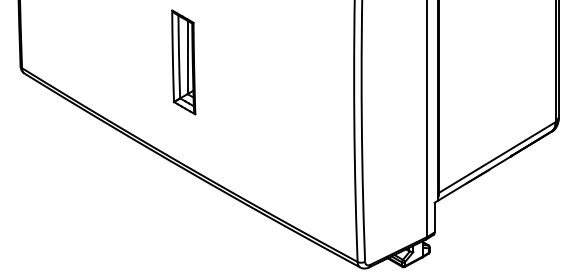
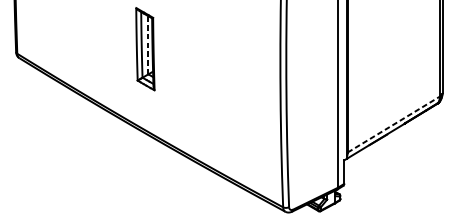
line: (187, 57) -> (148, 45), solid -> dashed
line: (497, 157) -> (393, 124), solid -> dashed

